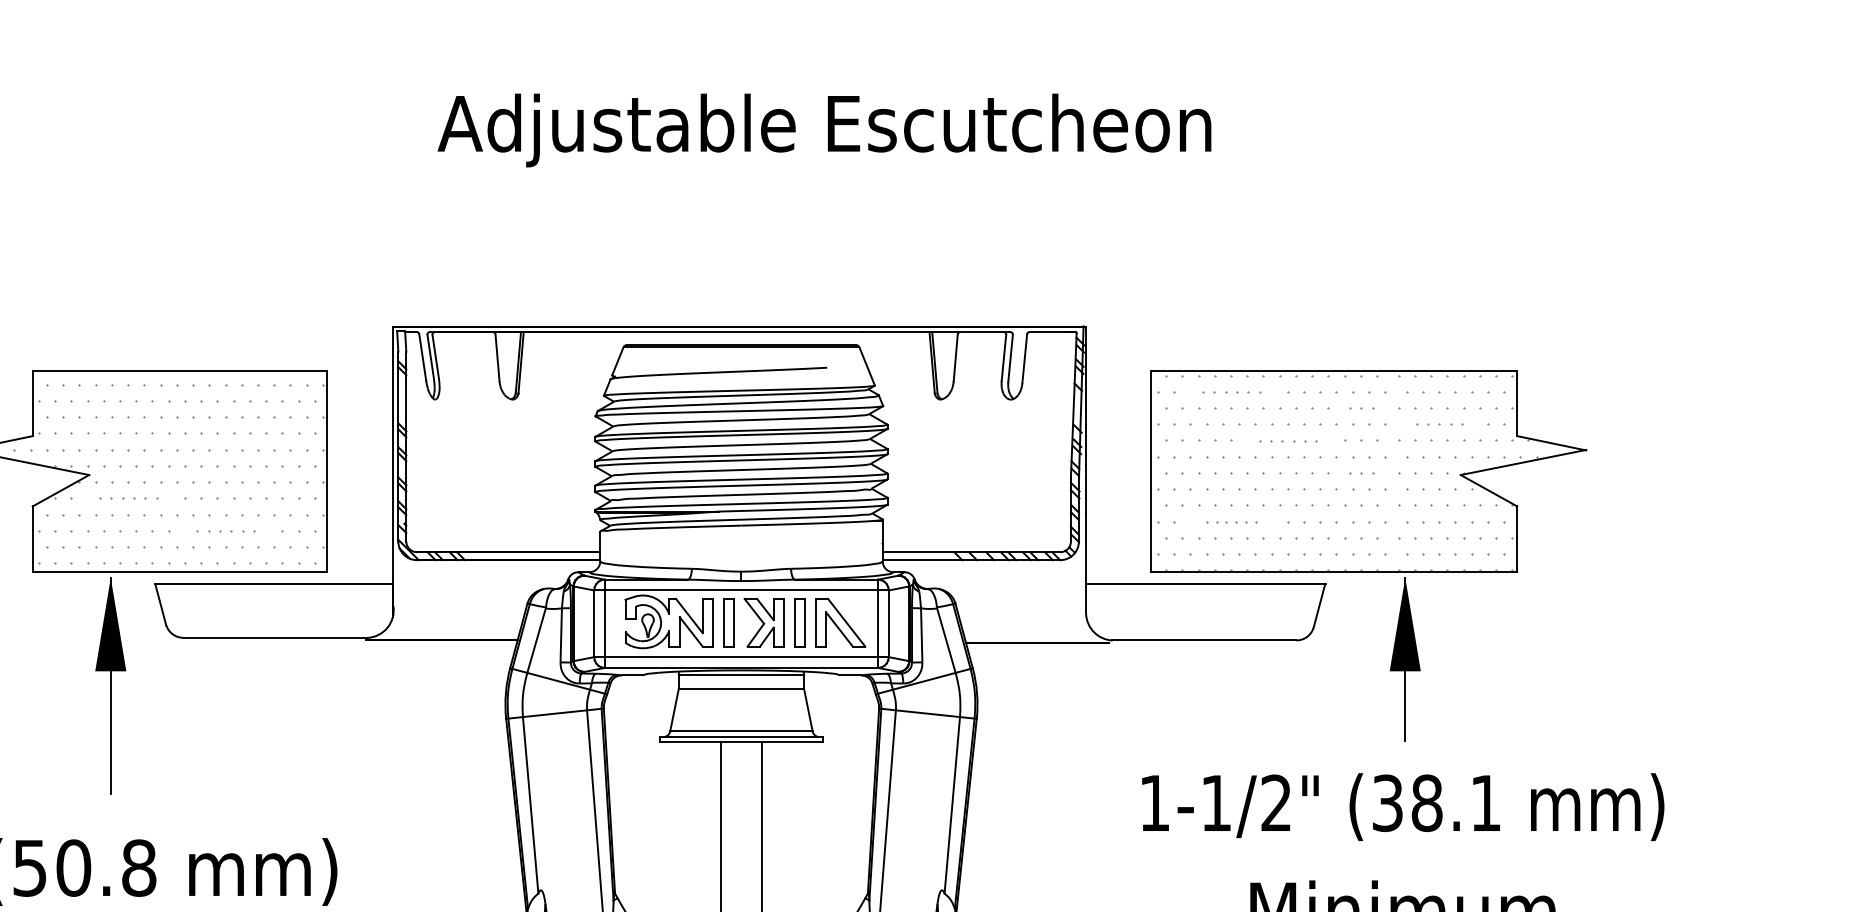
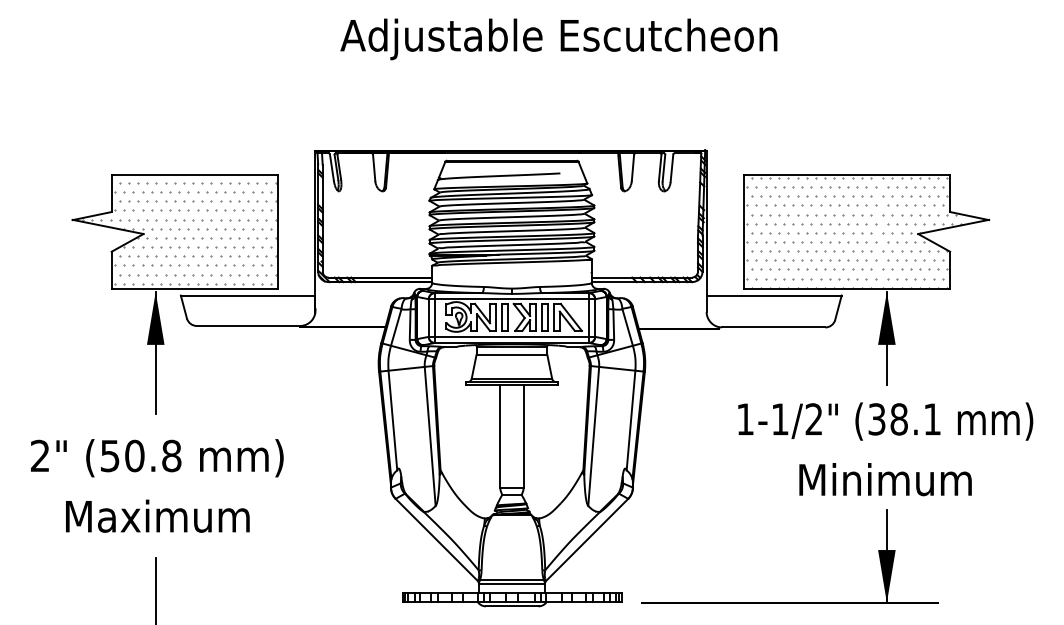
part: (1231, 392) -> (788, 187), size x1.43
part: (1362, 408) -> (862, 196), size x1.43
part: (1440, 424) -> (906, 205), size x1.43
part: (1287, 442) -> (820, 215), size x1.43
part: (1362, 474) -> (862, 233), size x1.43
part: (128, 498) -> (165, 247), size x1.43
part: (1231, 521) -> (788, 260), size x1.67
part: (225, 530) -> (220, 265), size x1.43

